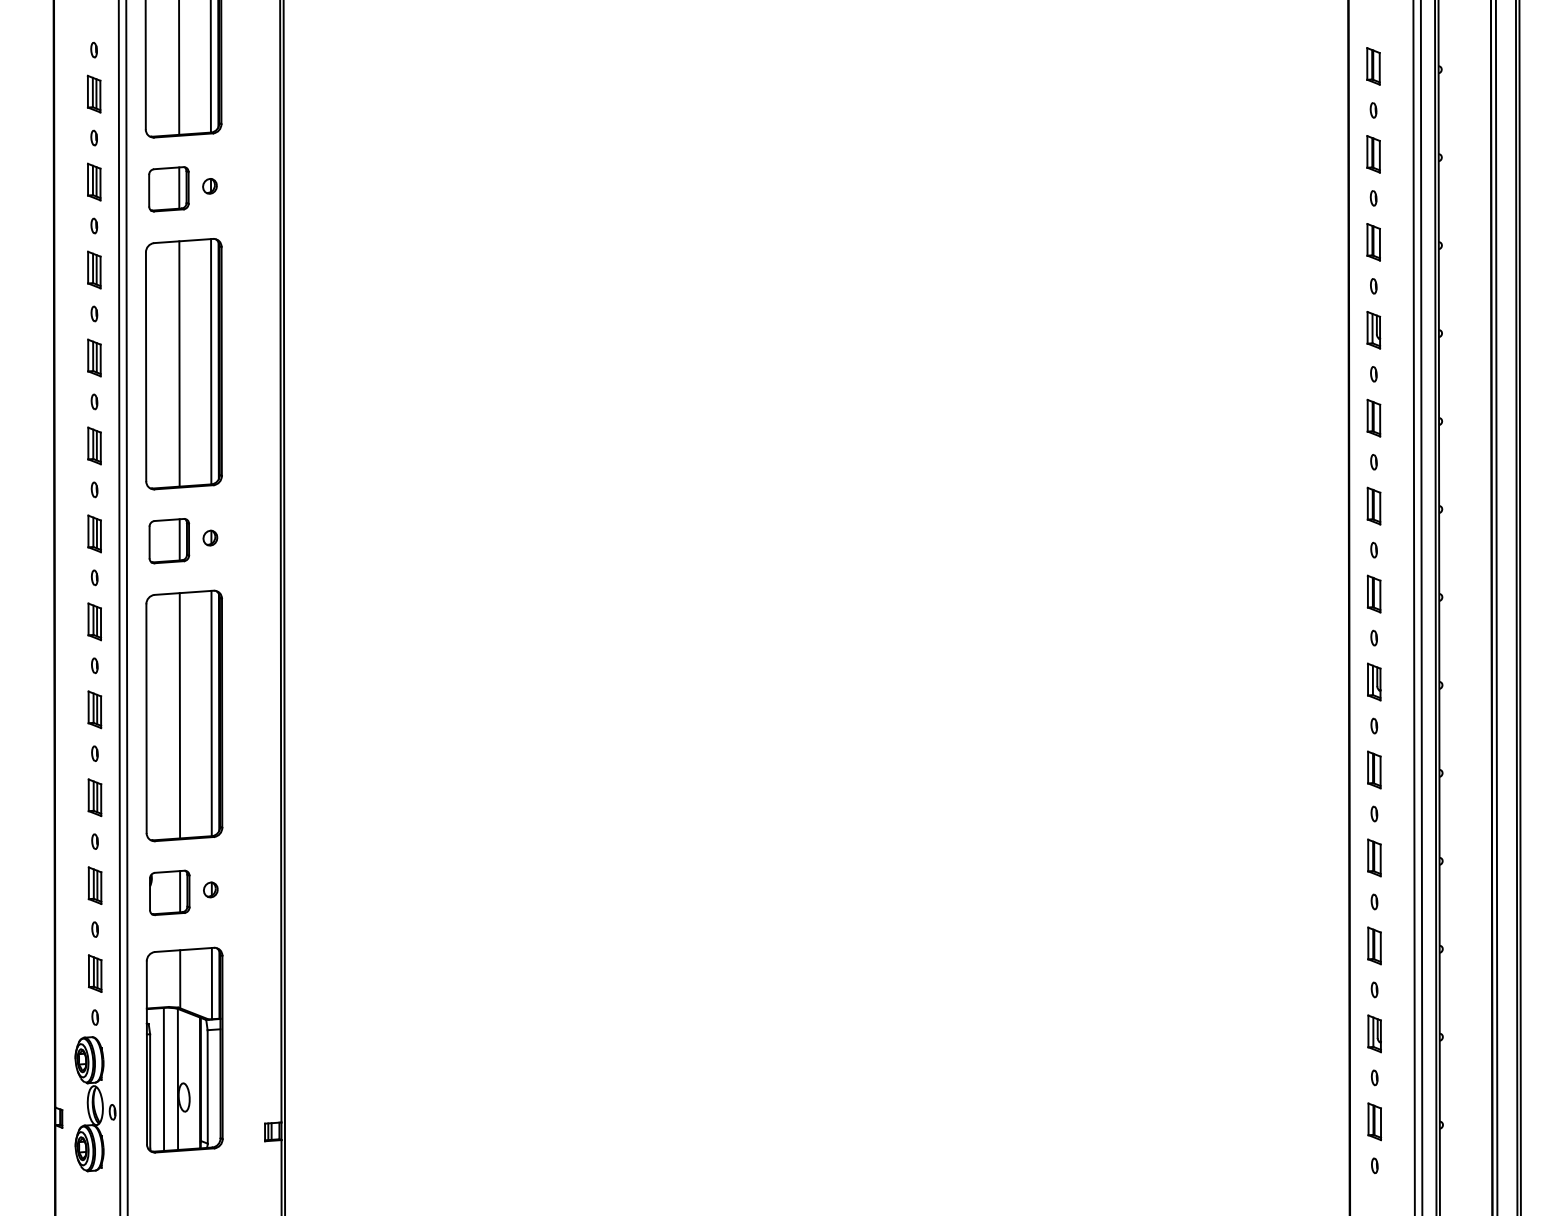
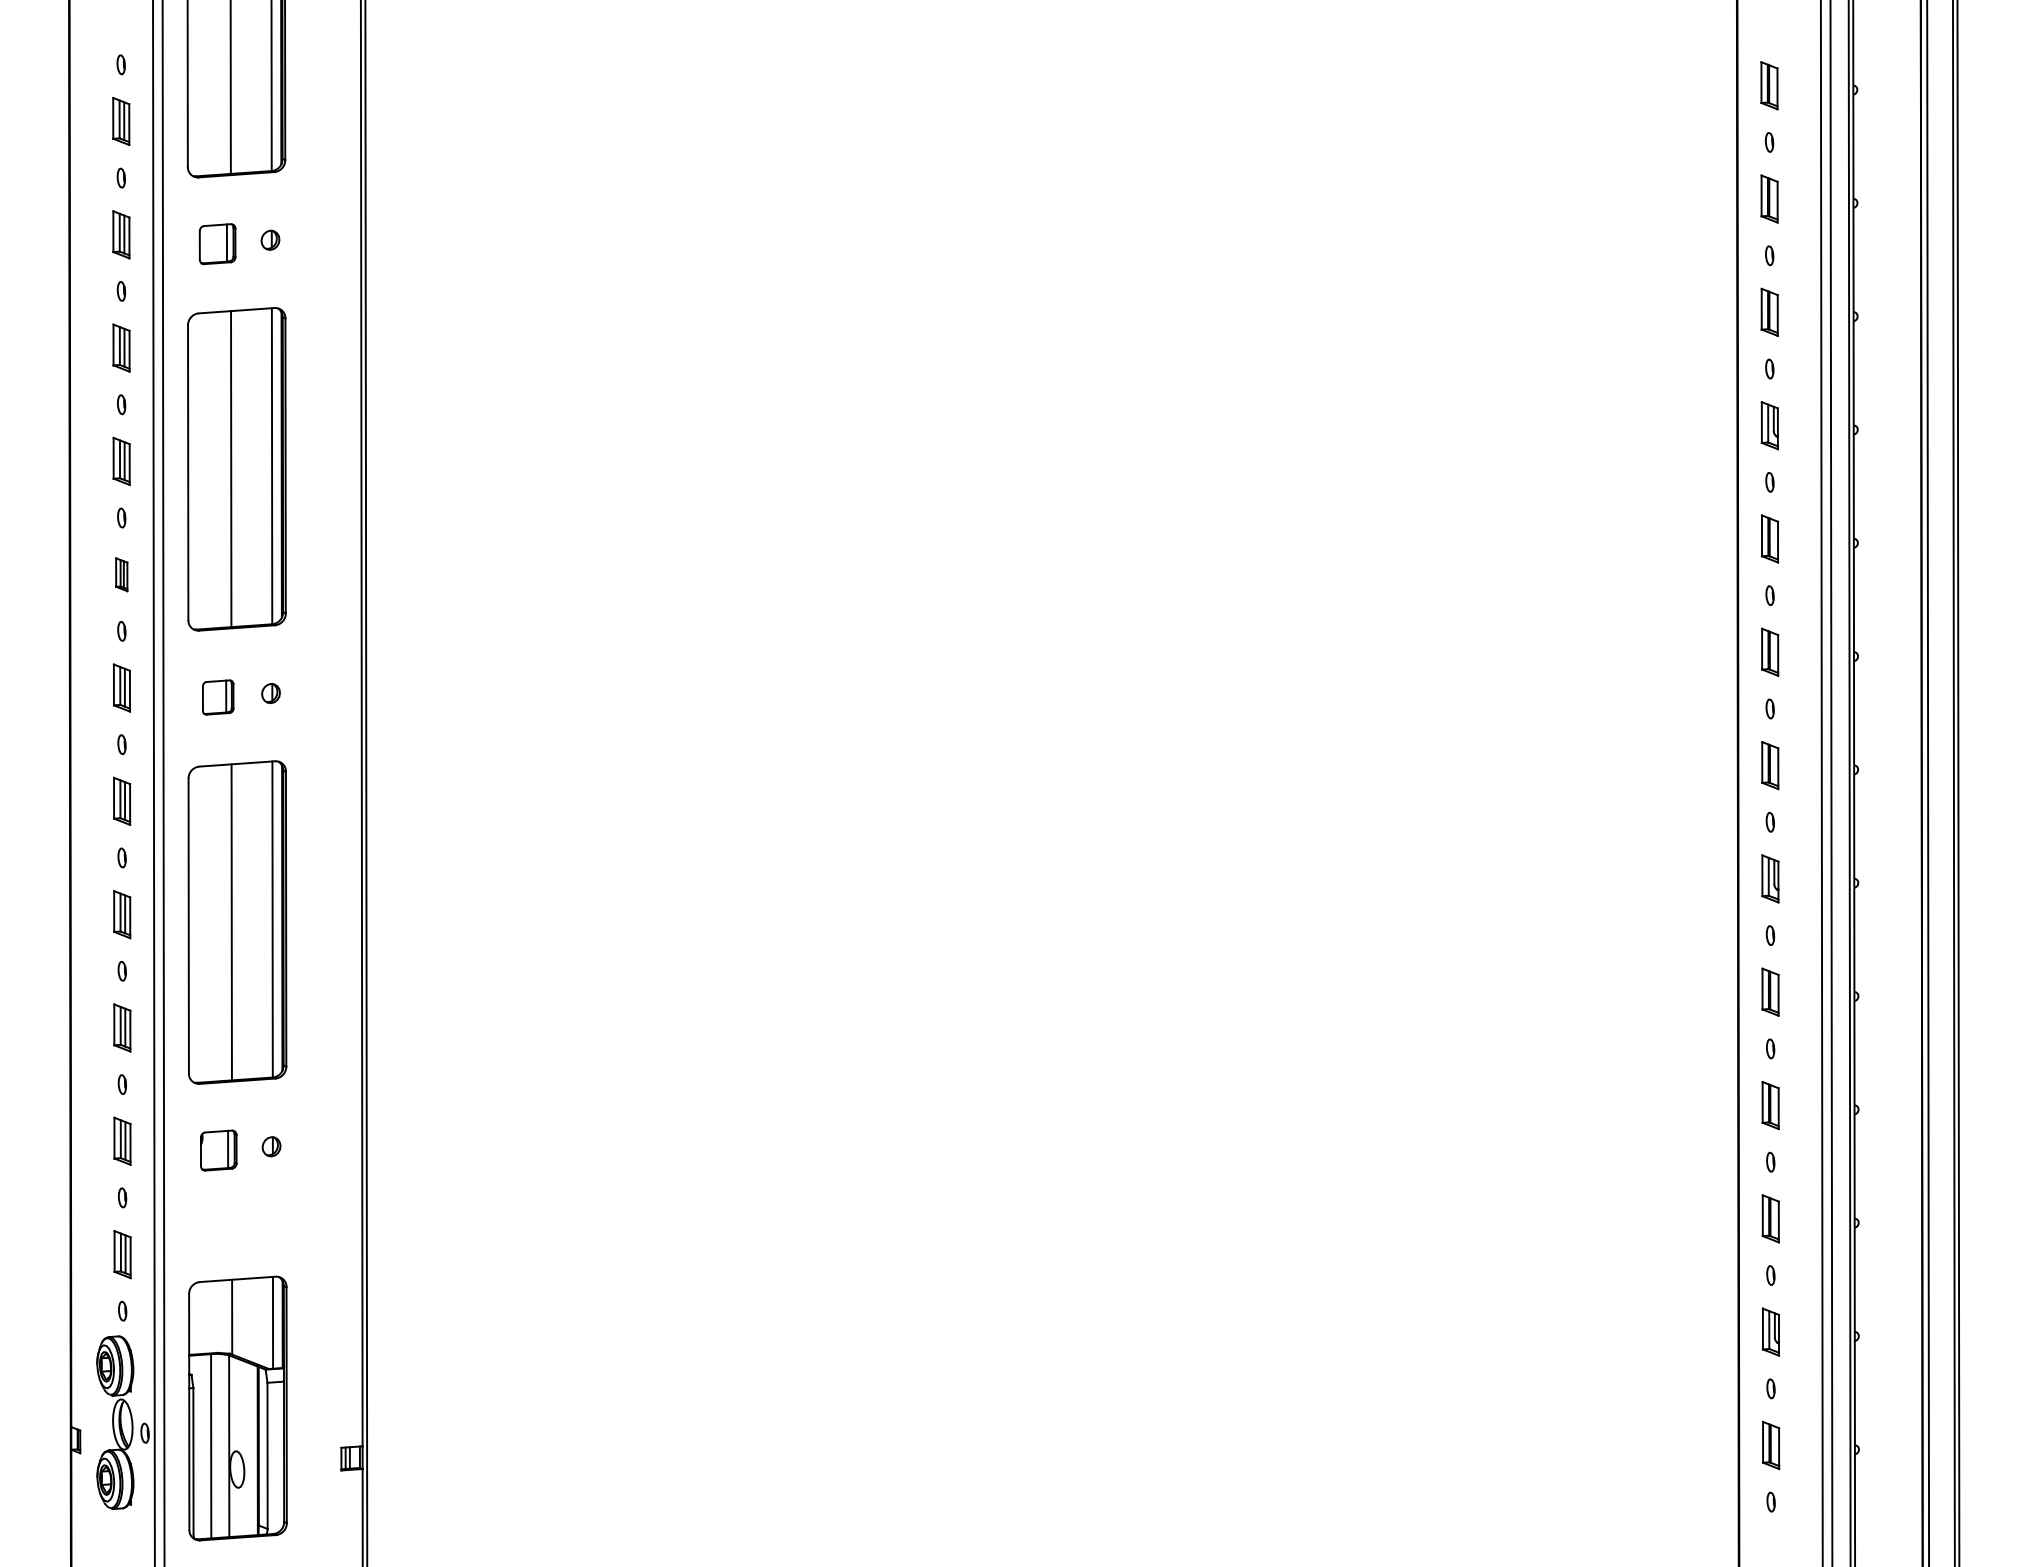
part: (168, 189) -> (217, 244), size x0.7
part: (94, 445) -> (121, 574), size x0.7
part: (169, 541) -> (218, 697), size x0.6
part: (169, 892) -> (218, 1150), size x0.7
part: (184, 1049) -> (237, 1407), moved

